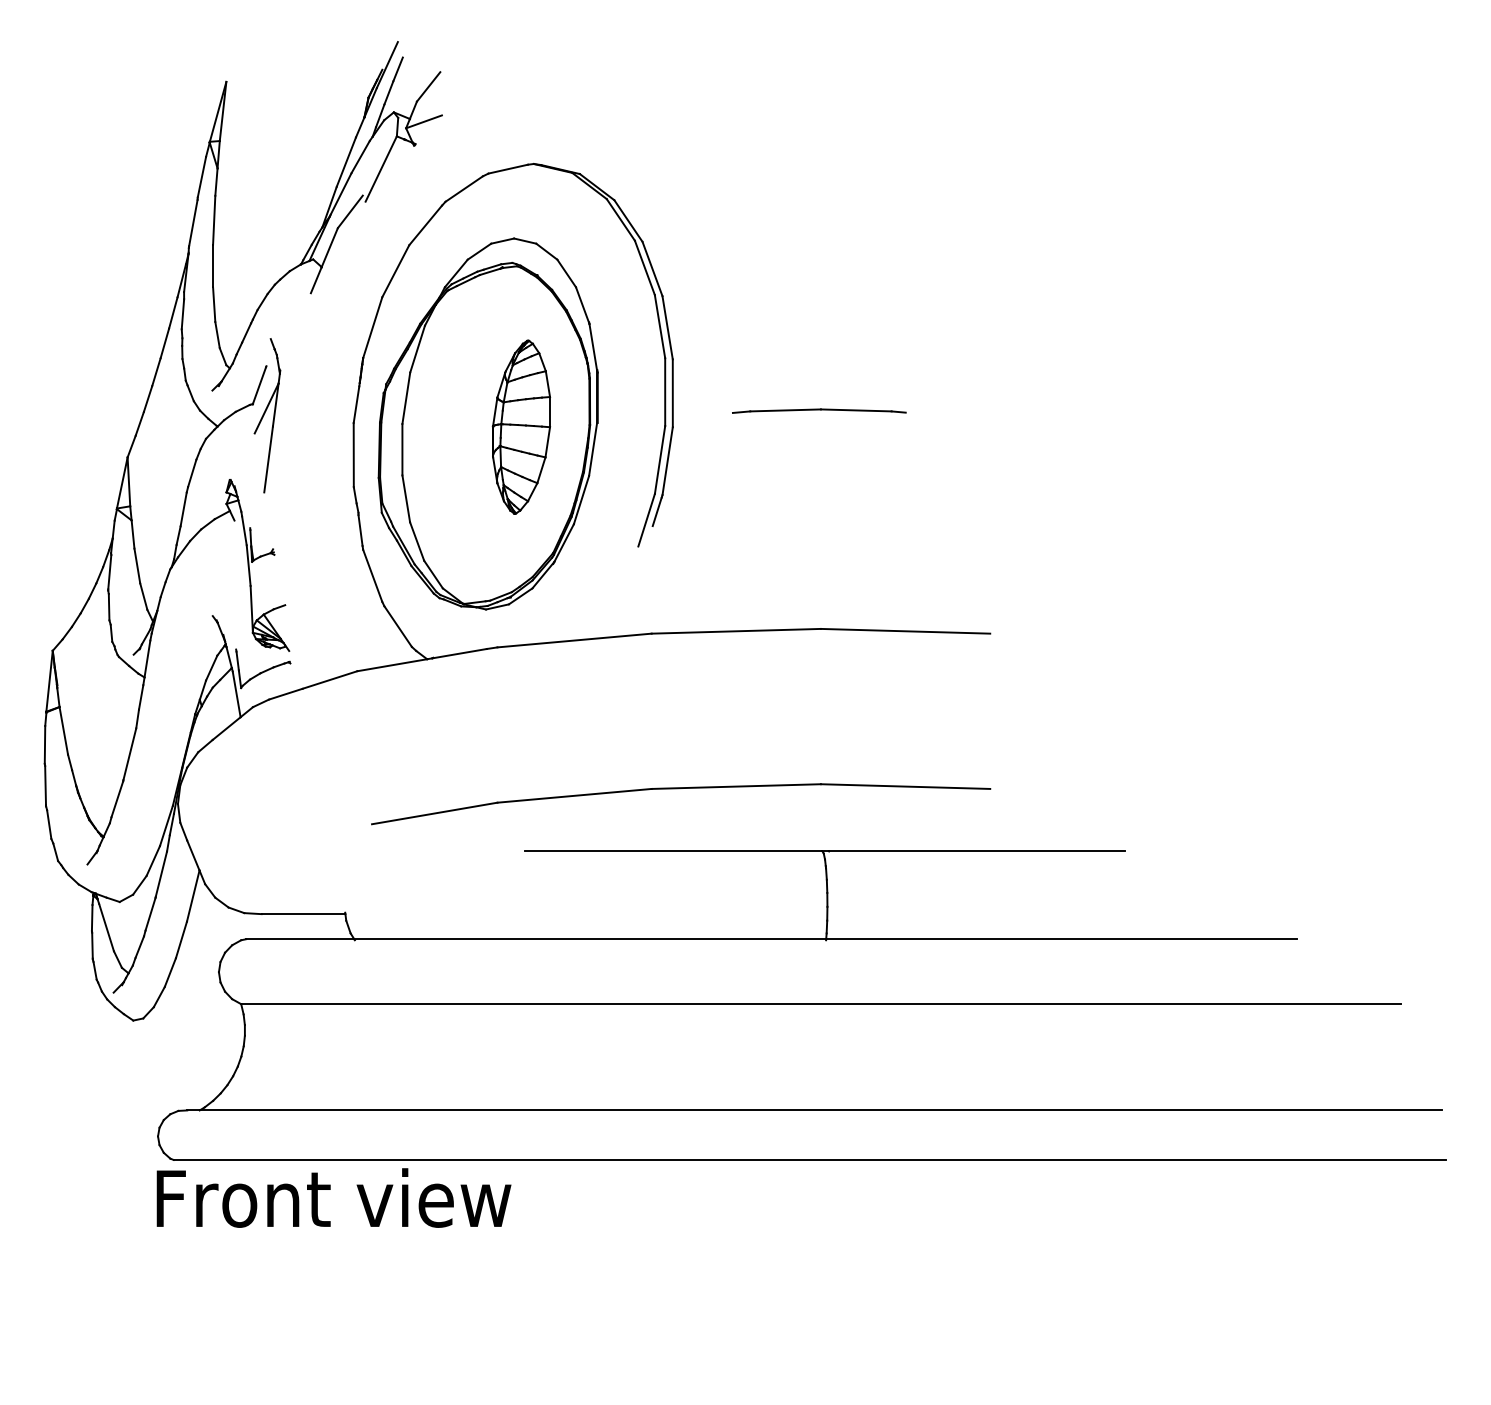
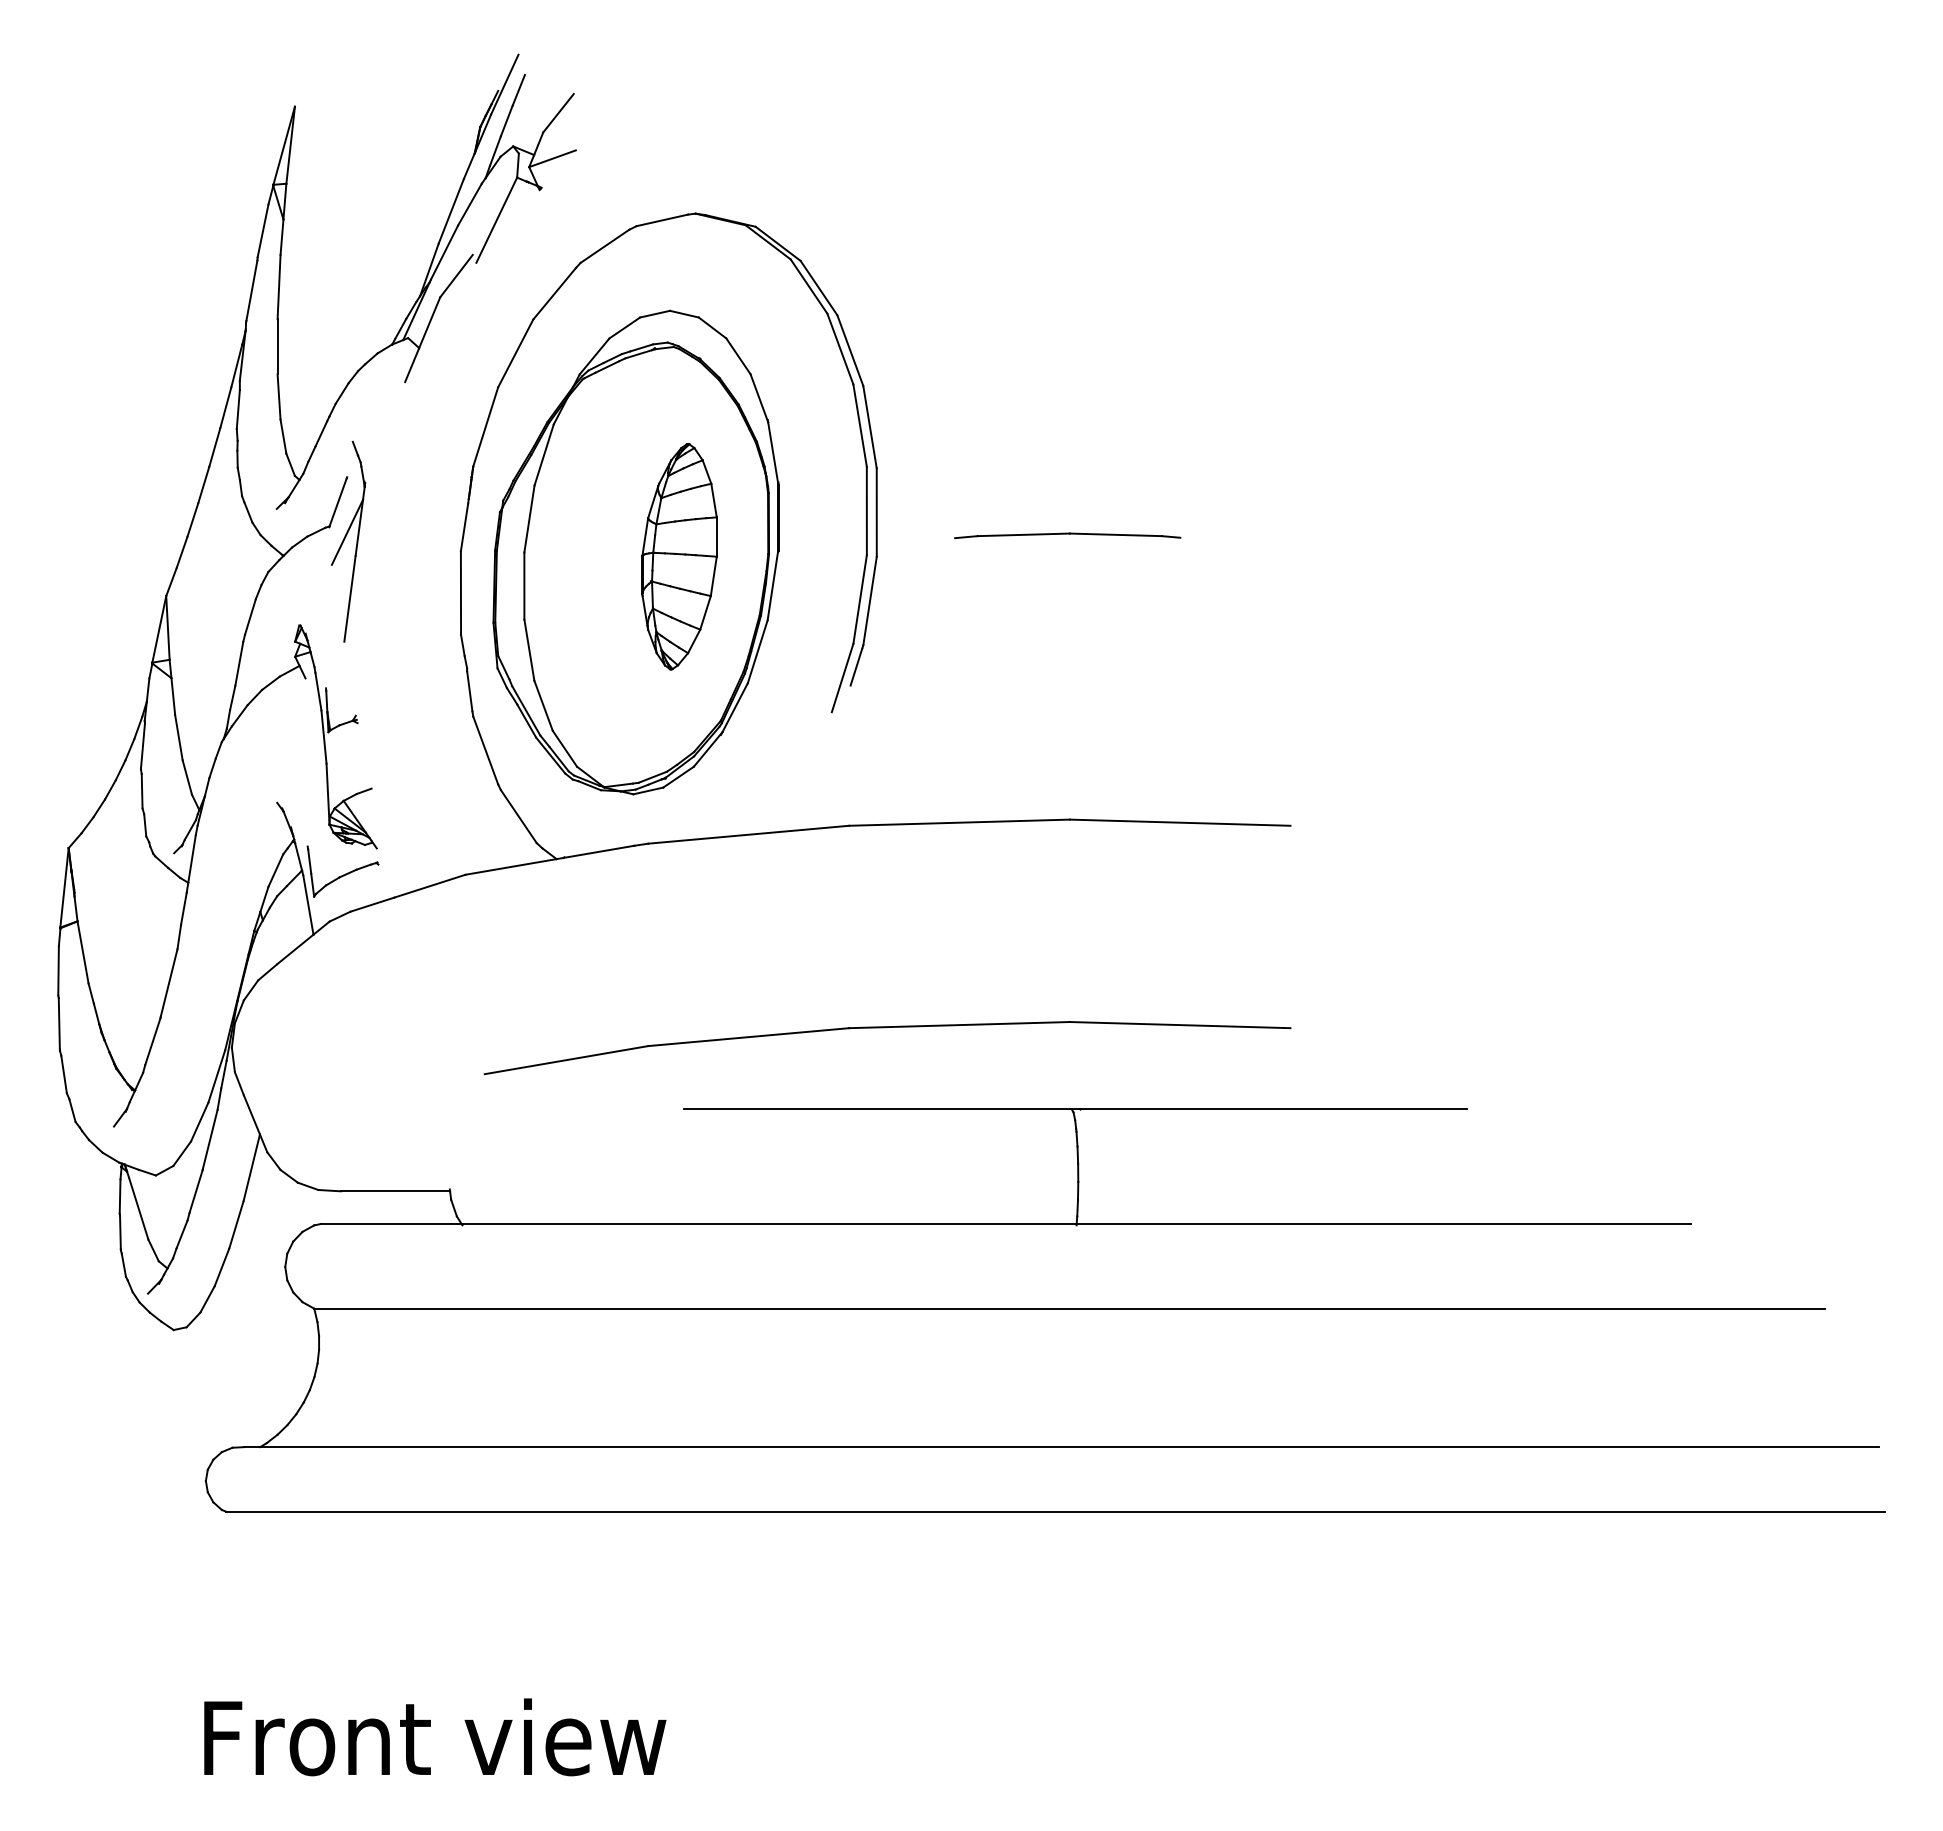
text: (334, 1198) -> (435, 1737), moved

